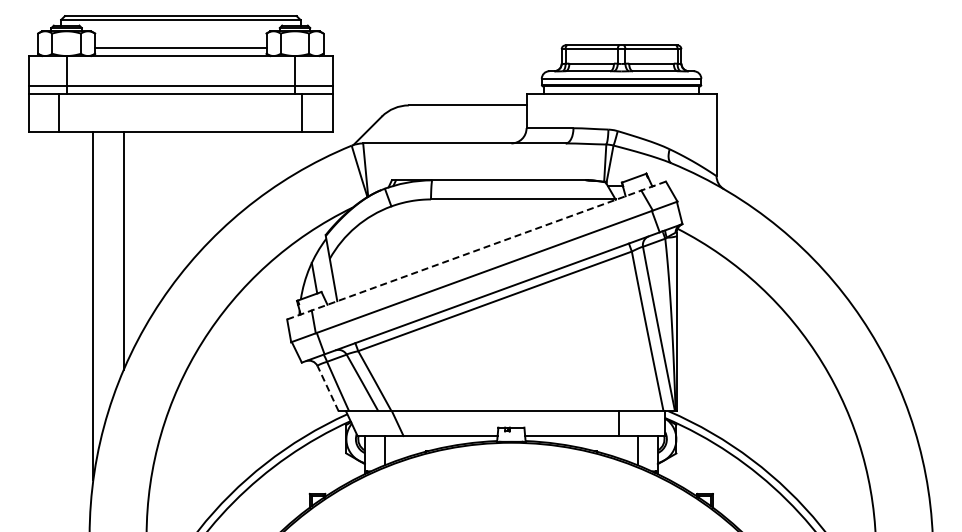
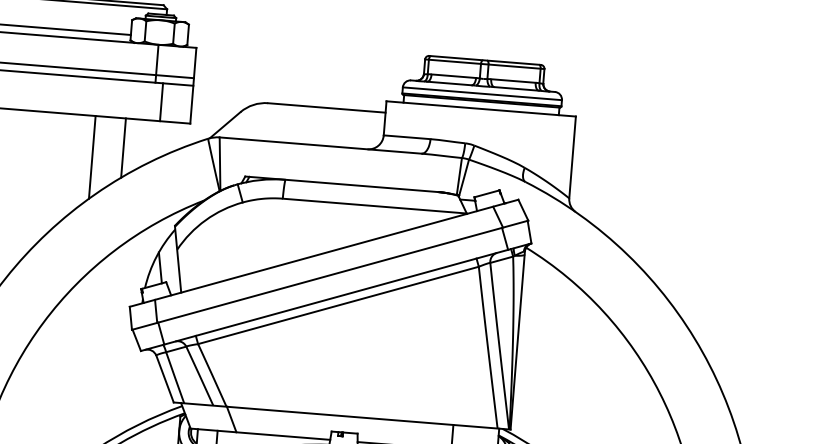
line: (268, 161) -> (123, 147), added
line: (237, 173) -> (91, 157), added
line: (476, 250) -> (324, 253), dashed -> solid
line: (328, 388) -> (165, 378), dashed -> solid

